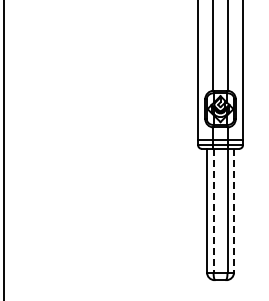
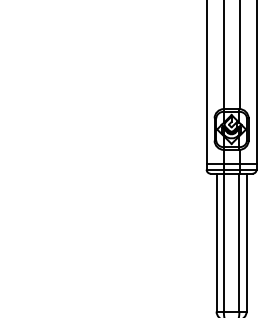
line: (213, 210) -> (223, 242), dashed -> solid
line: (234, 210) -> (247, 242), dashed -> solid

